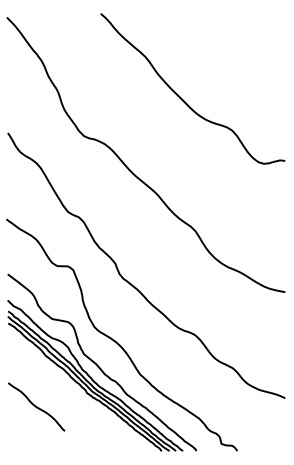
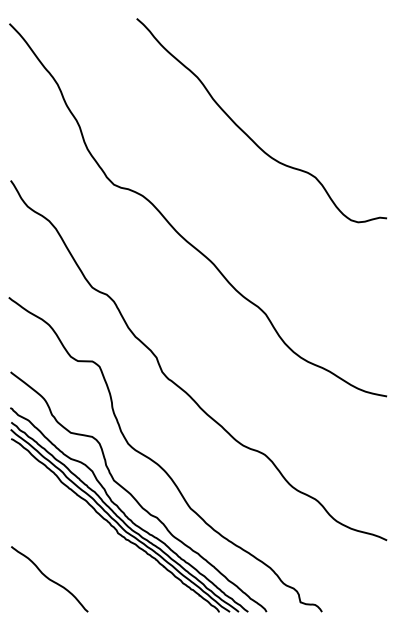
curve: (36, 407) -> (49, 579), moved

